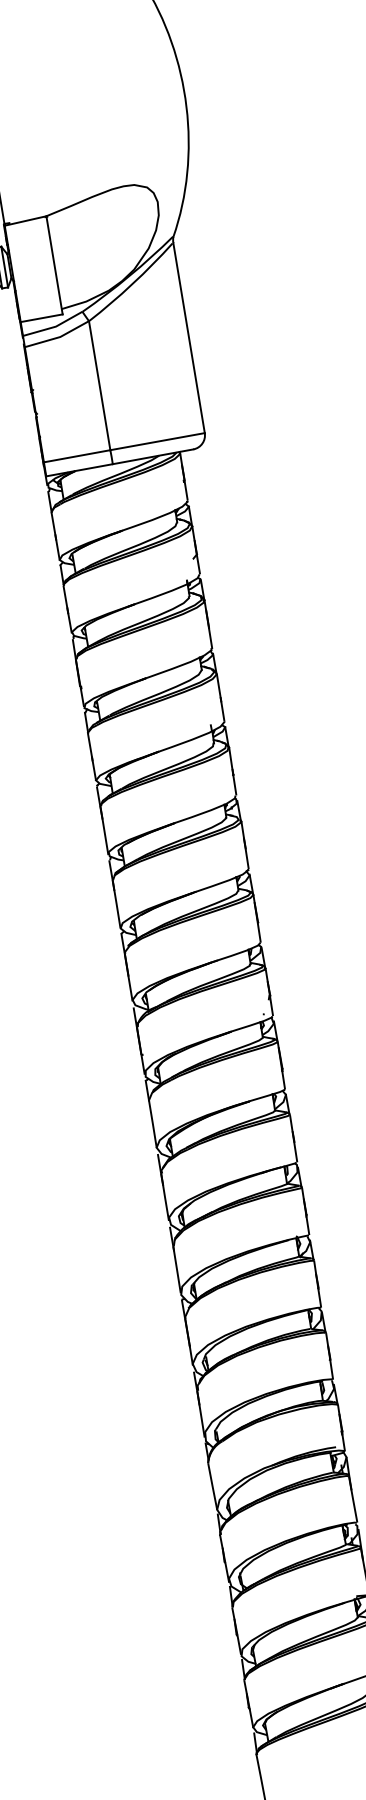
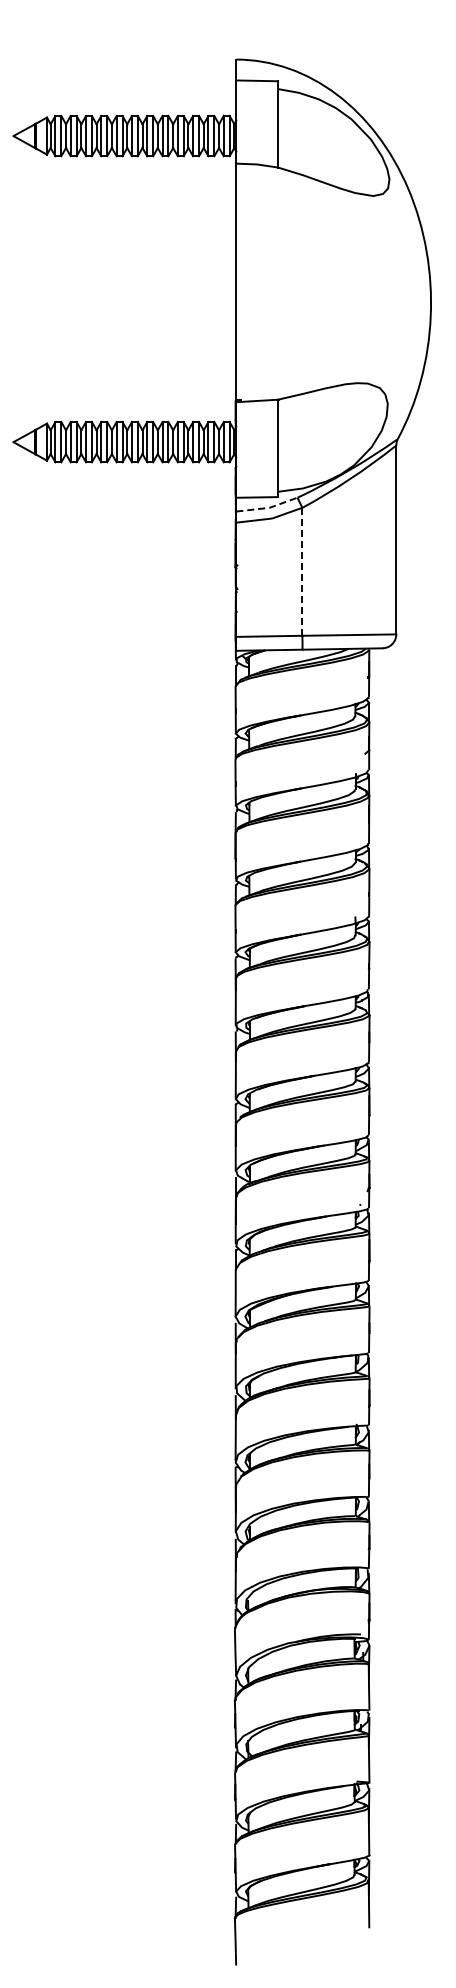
line: (54, 326) -> (268, 507), solid -> dashed
line: (99, 385) -> (302, 571), solid -> dashed

